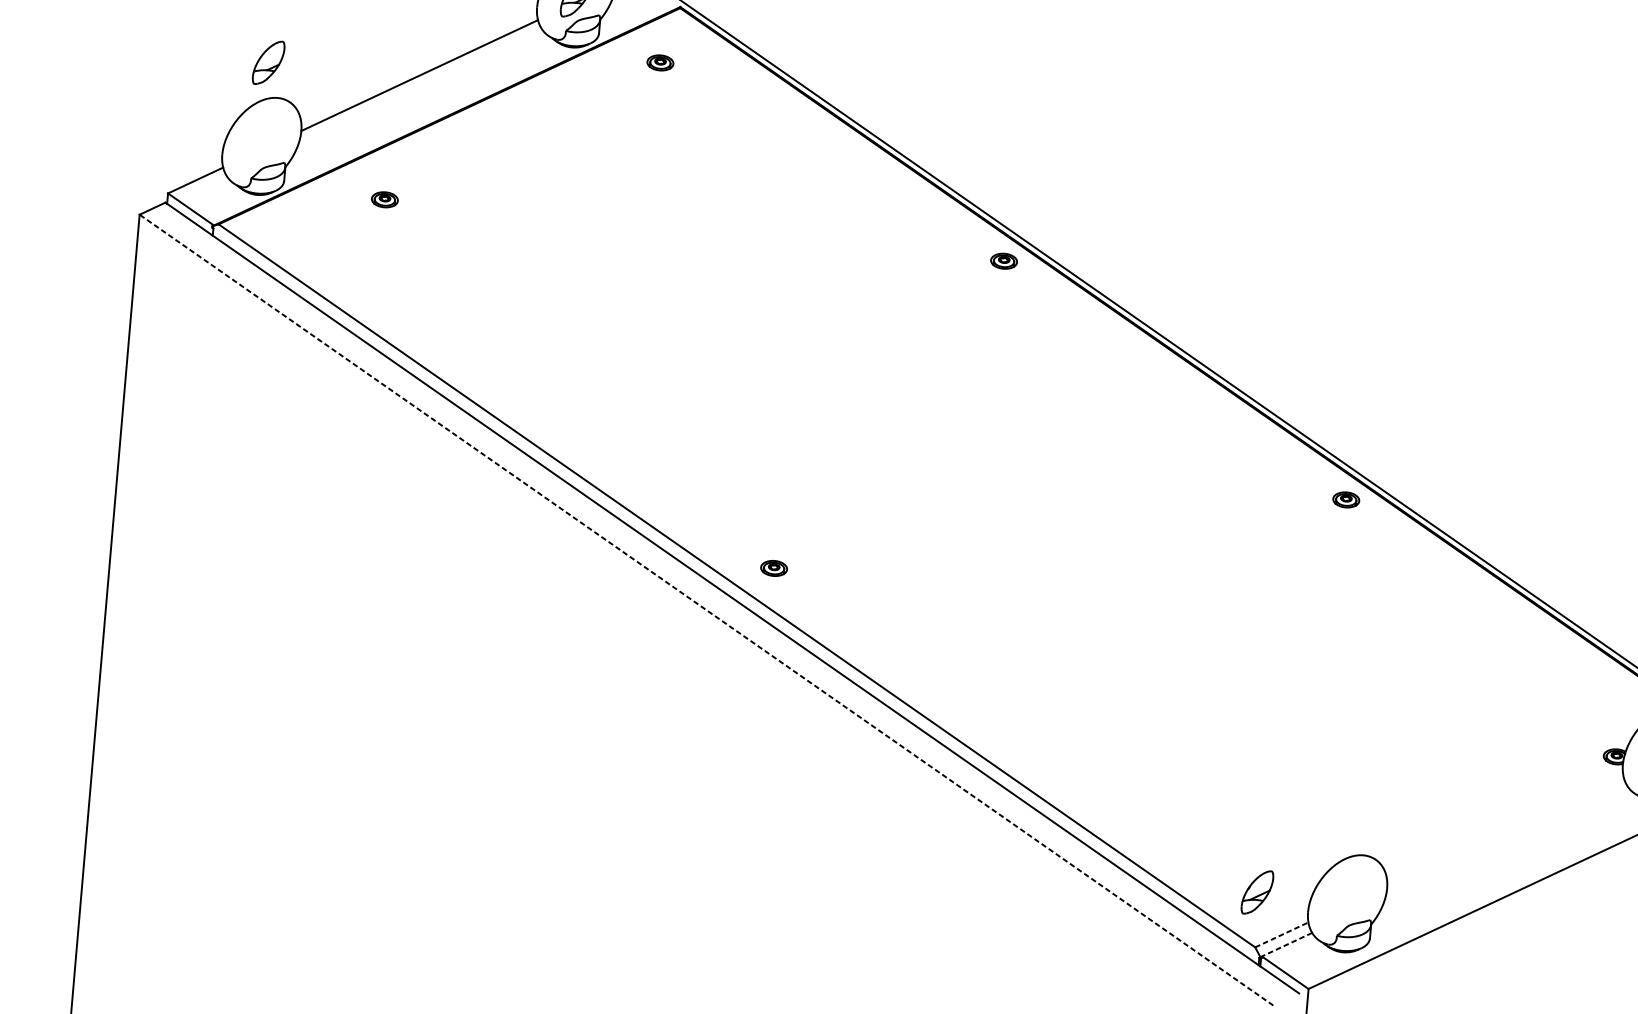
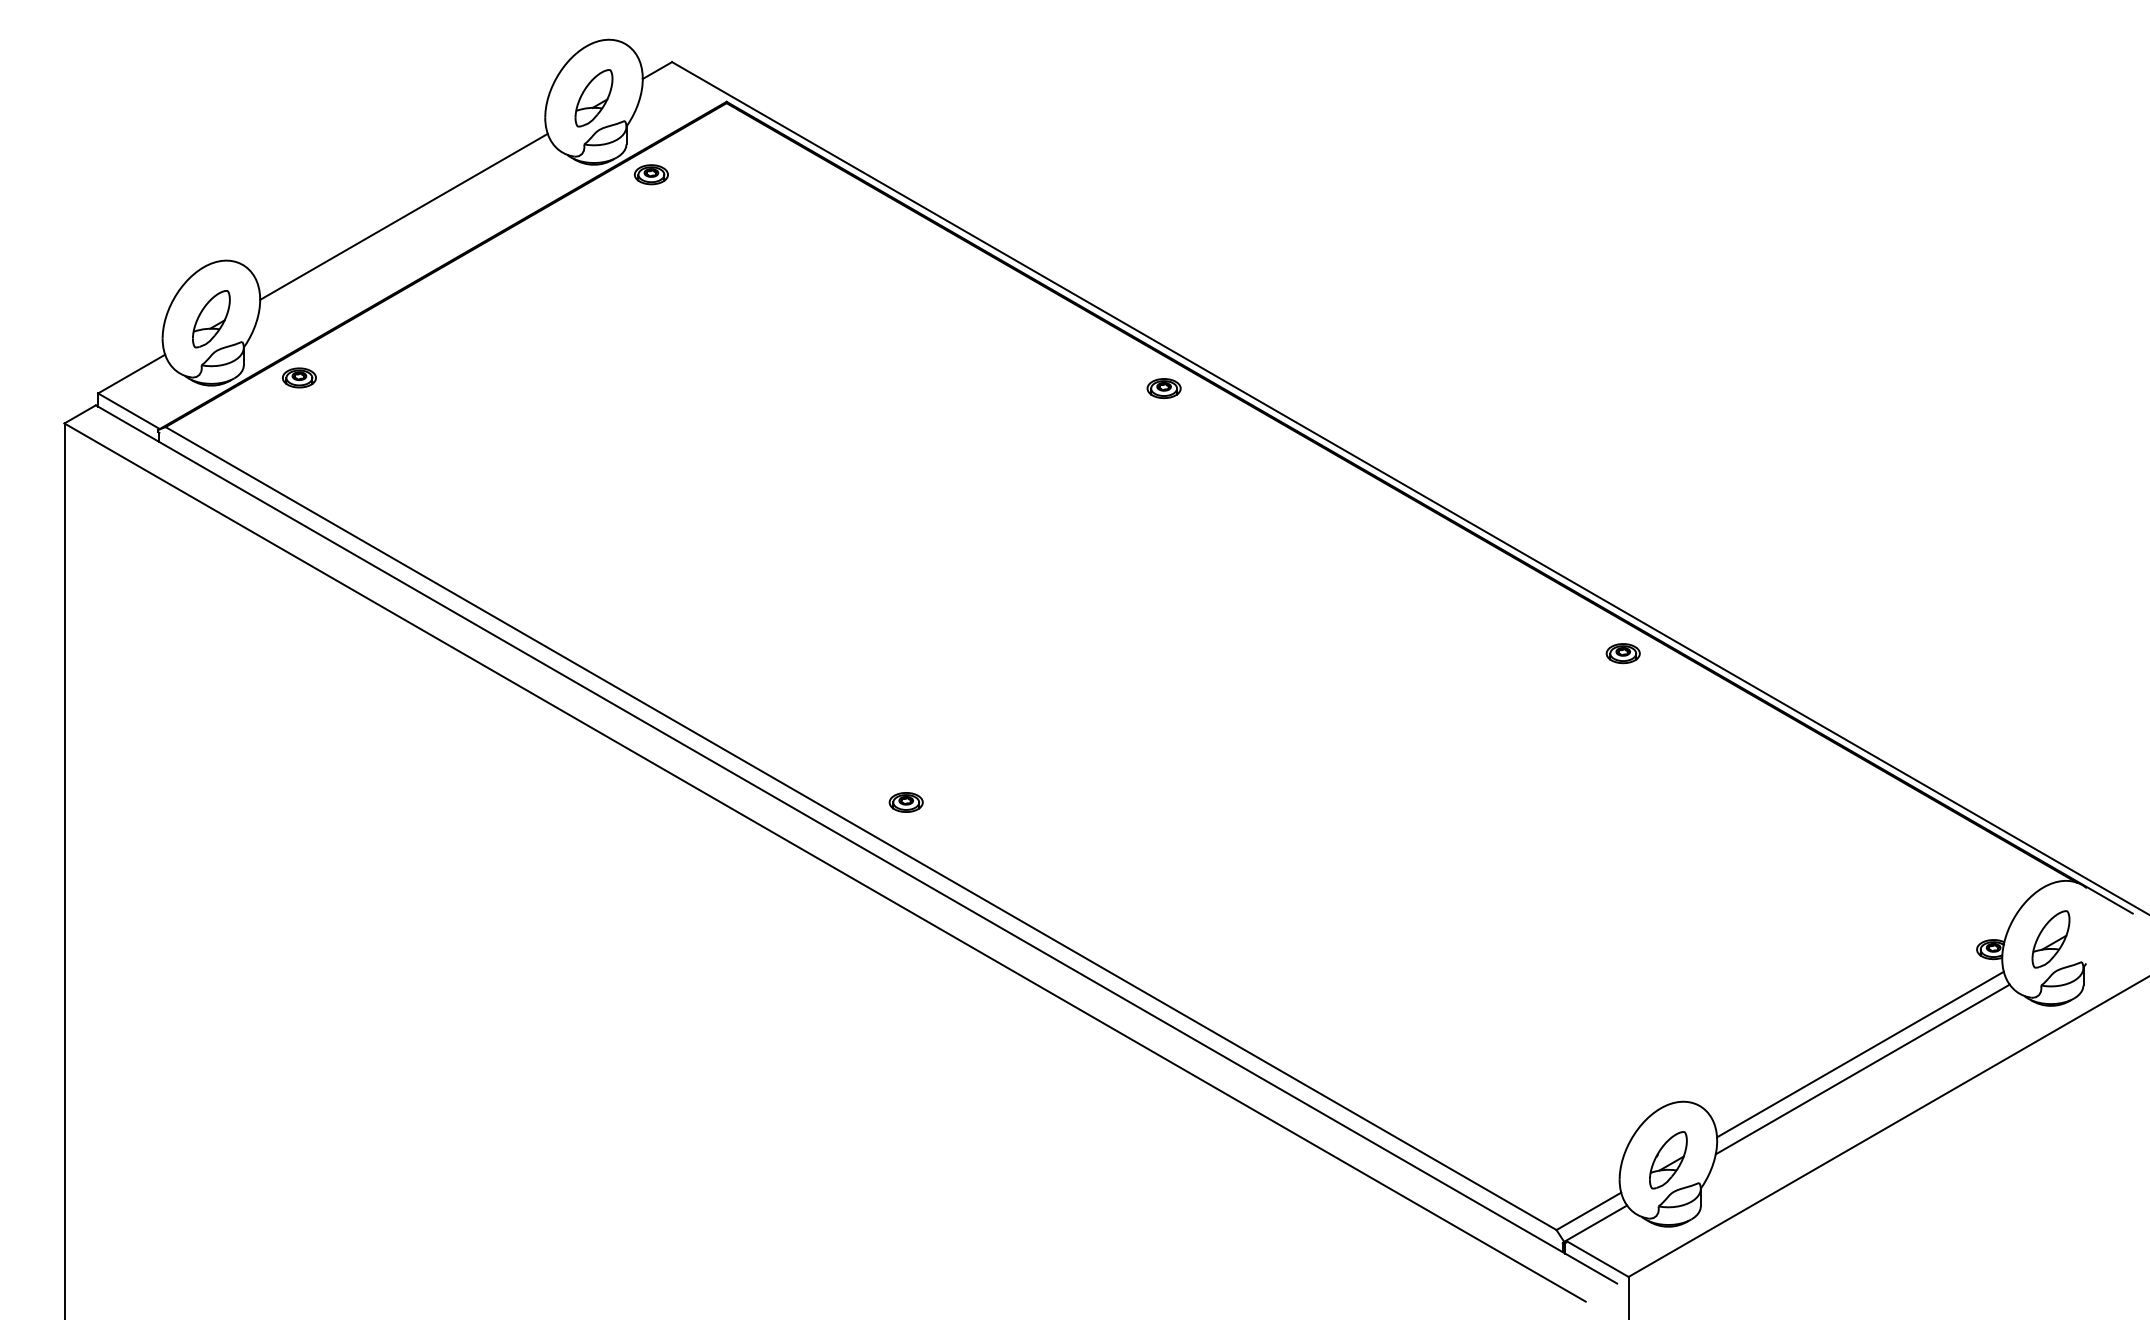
part: (660, 62) -> (651, 174), moved
part: (268, 63) -> (211, 319), moved
part: (384, 199) -> (298, 377), moved
line: (705, 610) -> (824, 862), dashed -> solid
line: (1505, 830) -> (1860, 1054), added
line: (1505, 842) -> (1862, 1069), added
part: (1257, 892) -> (1668, 1160), moved
line: (1282, 935) -> (1589, 1211), dashed -> solid
line: (1286, 944) -> (1595, 1223), dashed -> solid

